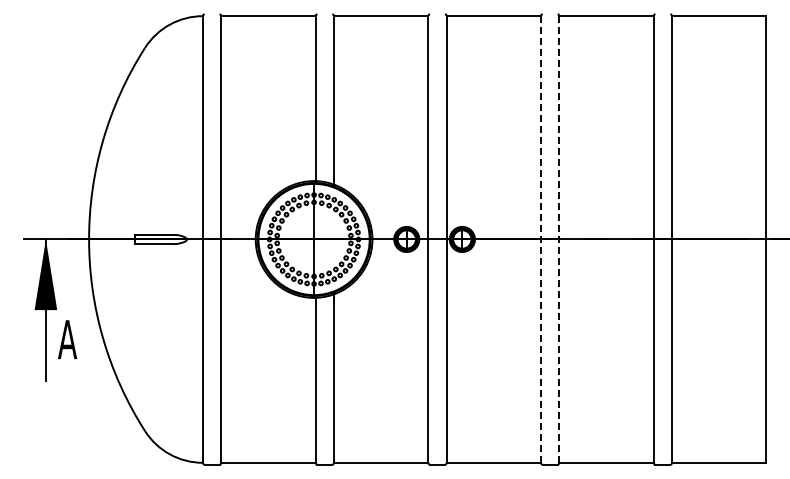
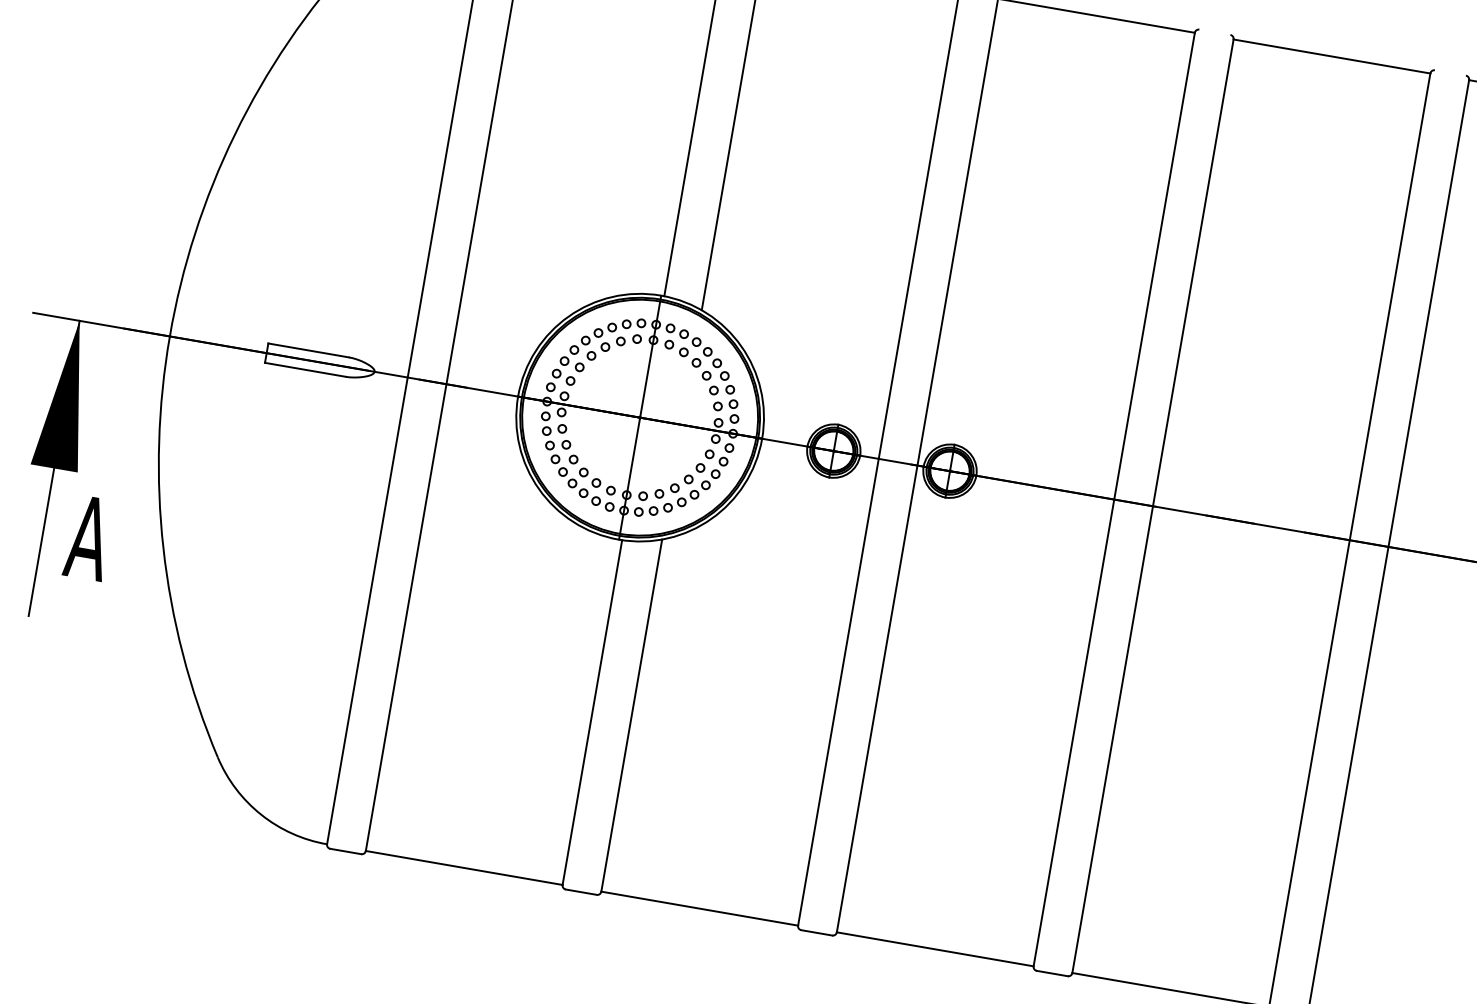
line: (540, 239) -> (1113, 499), dashed -> solid
line: (559, 239) -> (1153, 506), dashed -> solid

